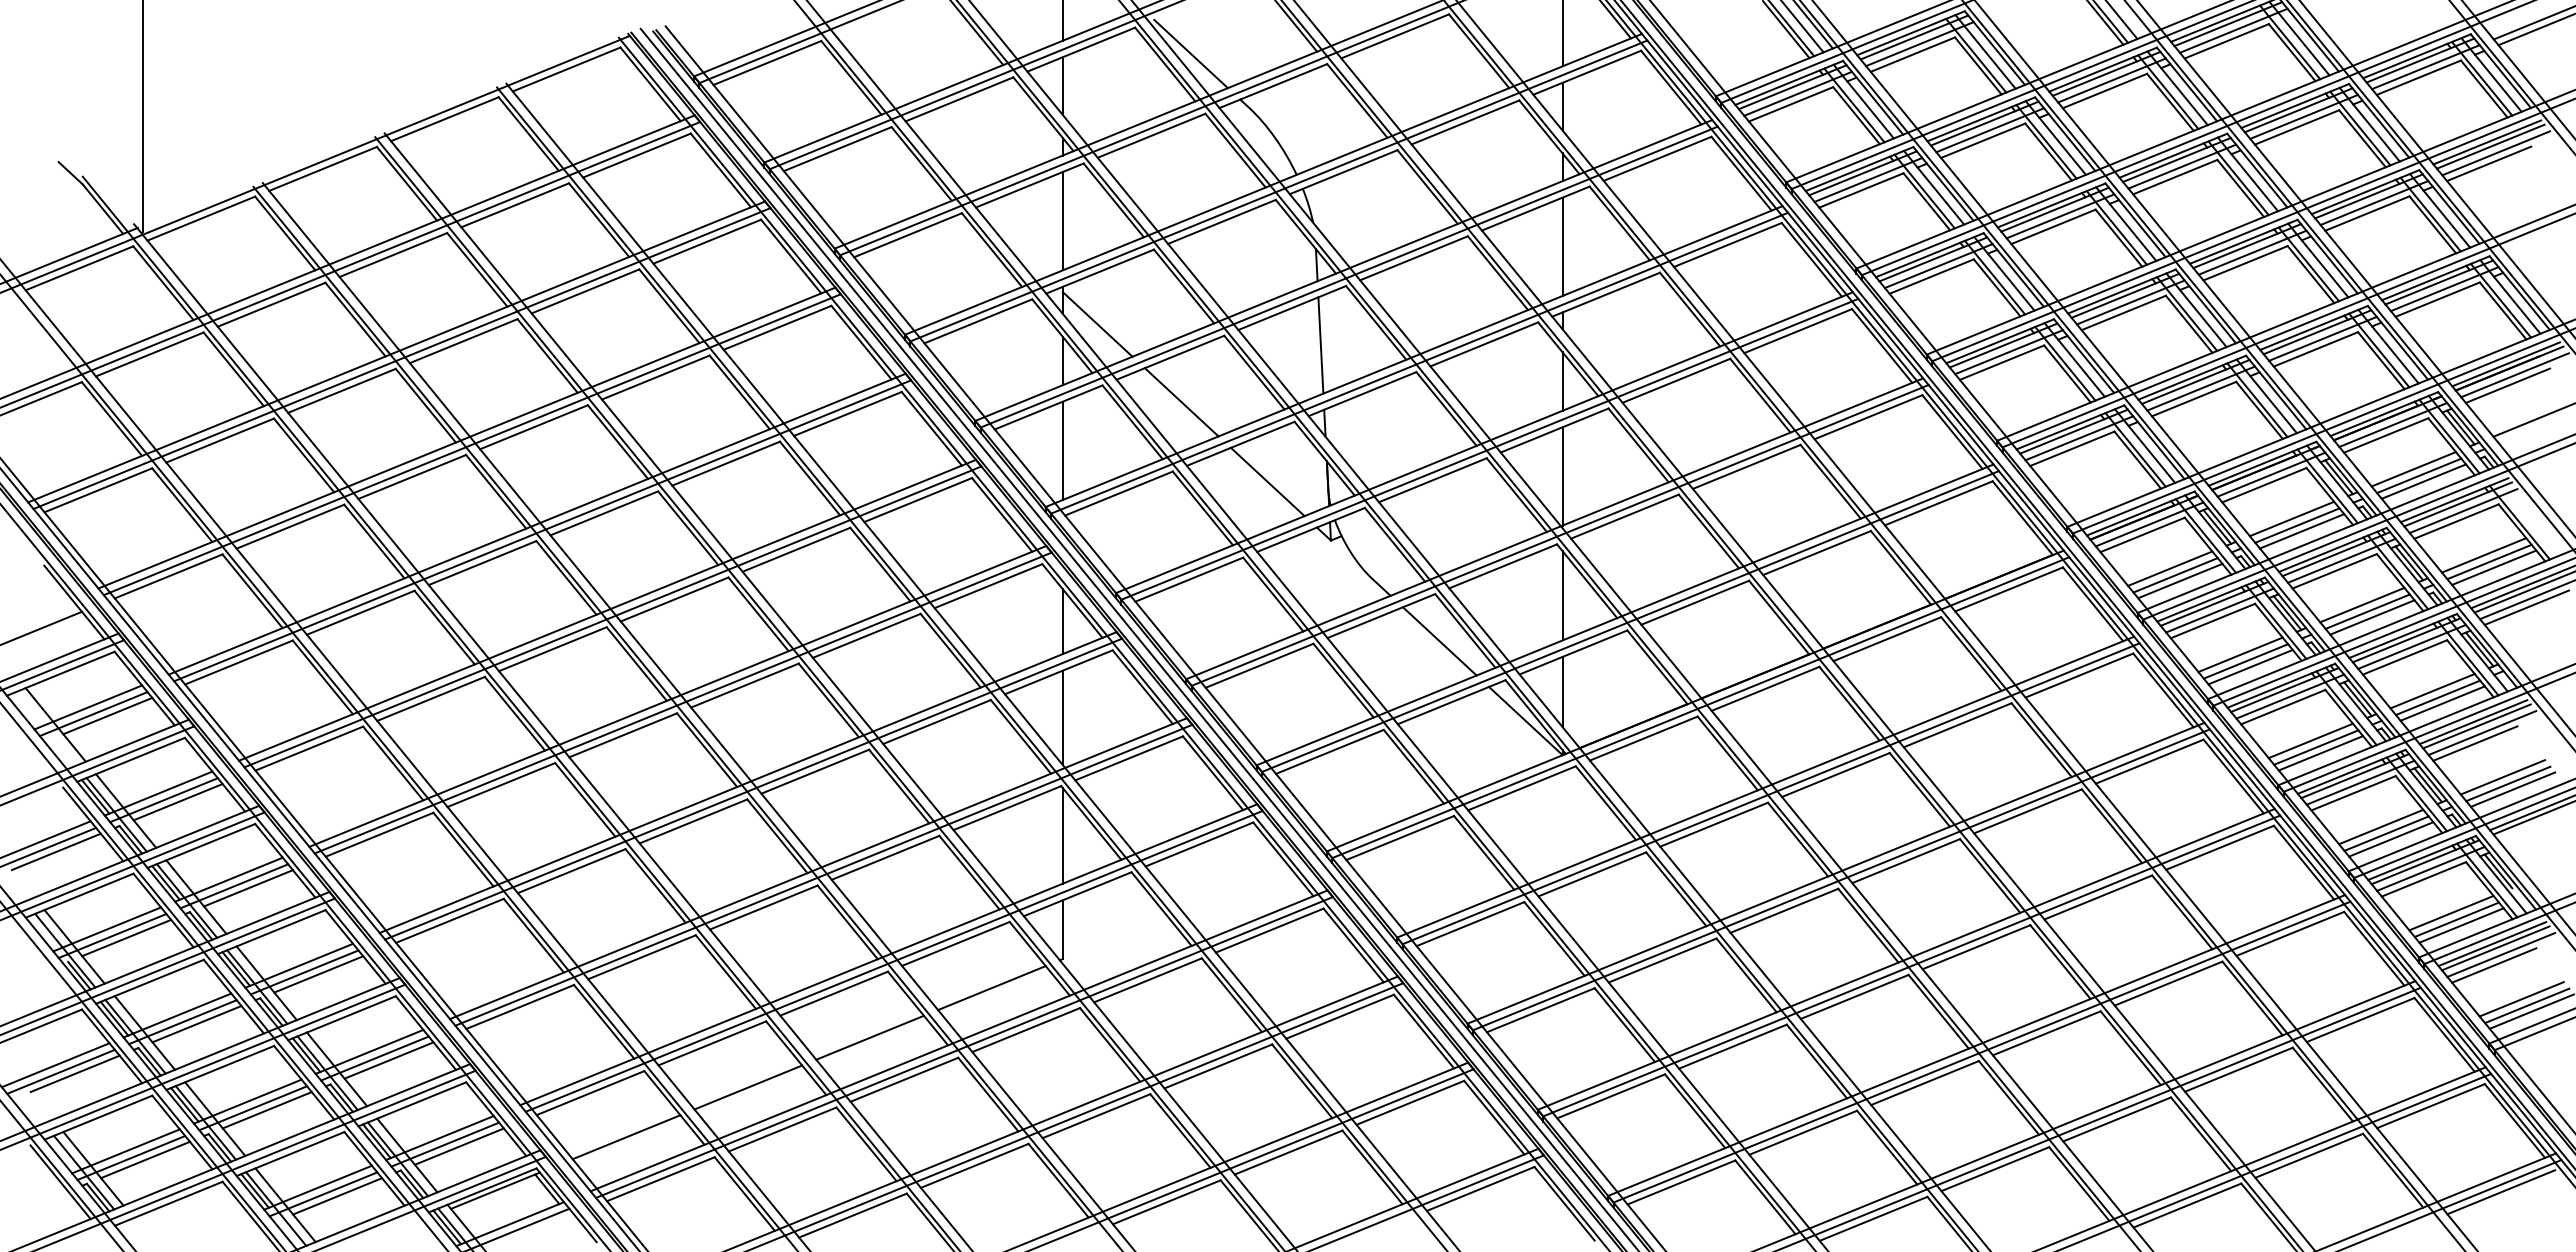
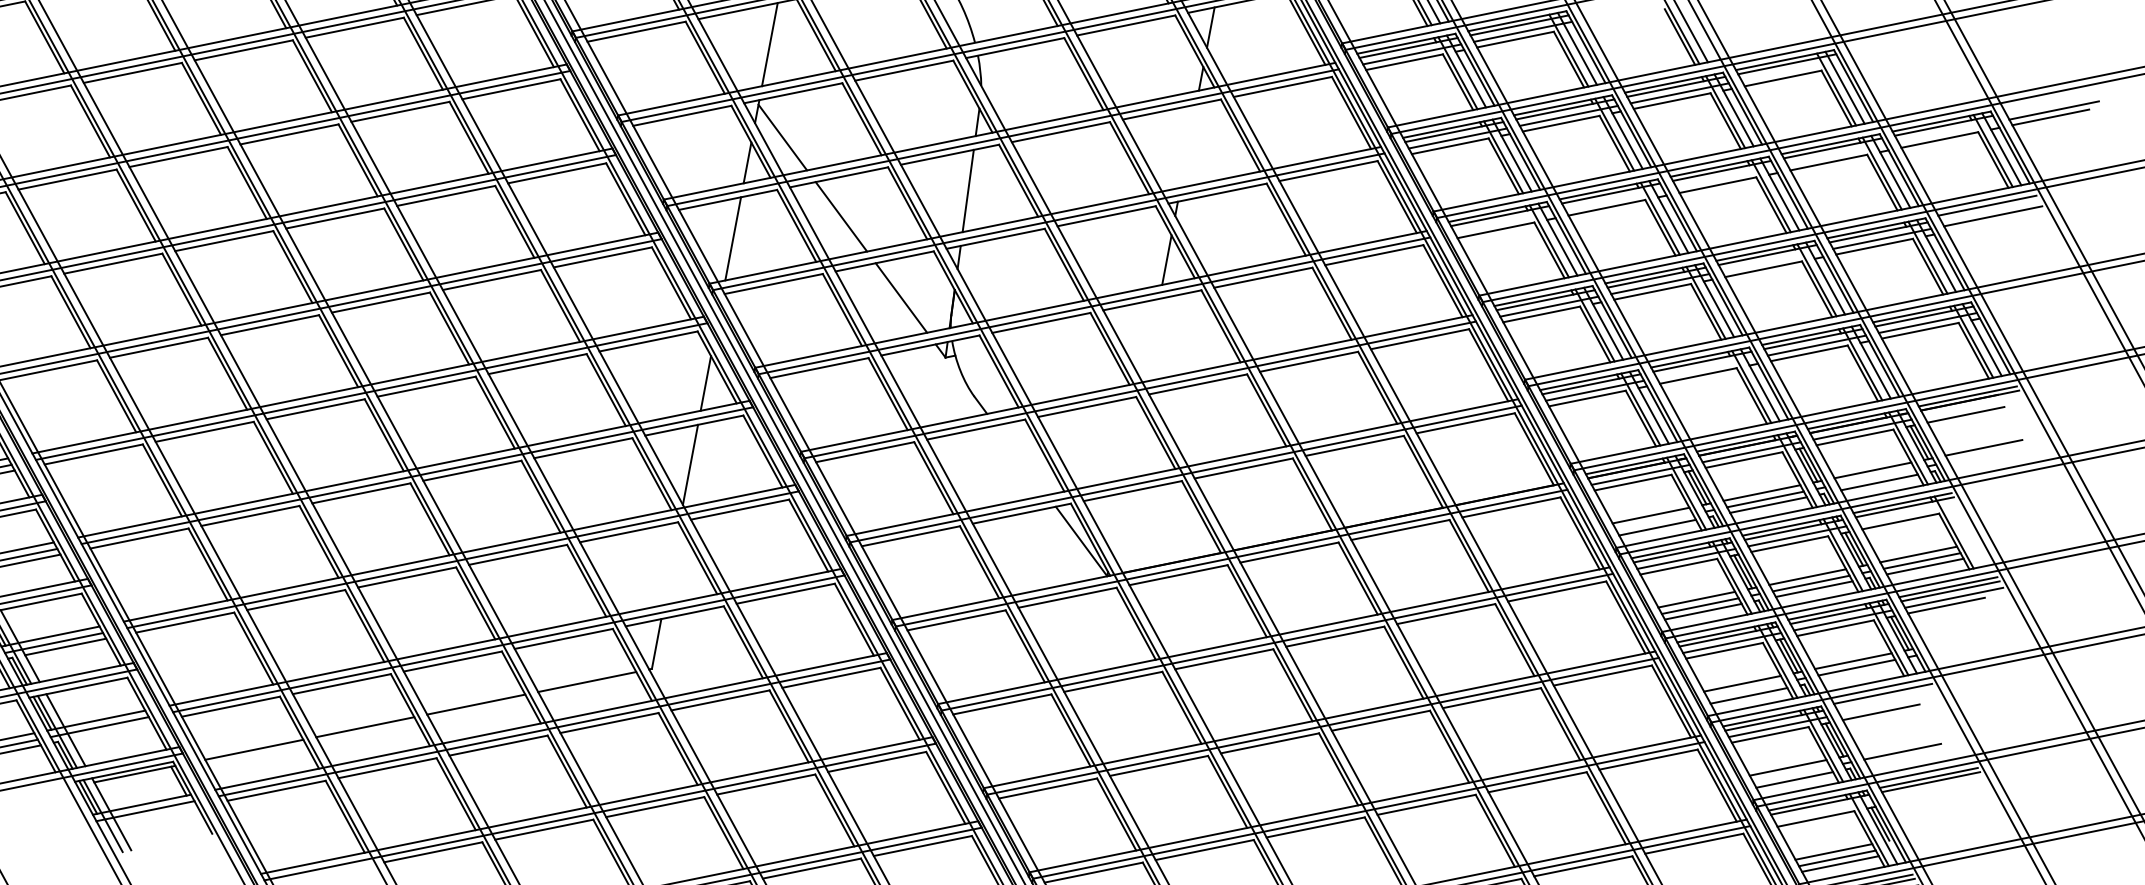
line: (2233, 30) -> (1790, 70), removed
line: (2425, 67) -> (1947, 132), removed
line: (2303, 116) -> (1836, 154), removed
line: (2490, 146) -> (1989, 209), removed
line: (2489, 163) -> (1985, 223), removed
line: (2182, 166) -> (1725, 177), removed
line: (2060, 216) -> (1614, 200), removed
line: (1562, 246) -> (1188, 145), removed
line: (2252, 252) -> (1771, 261), removed
line: (1938, 266) -> (1503, 222), removed
line: (2514, 375) -> (1973, 407), removed
line: (2200, 388) -> (1705, 368), removed
line: (2419, 475) -> (1876, 476), removed
line: (1562, 476) -> (1151, 340), removed
line: (2463, 511) -> (1908, 514), removed
line: (2175, 575) -> (1654, 522), removed
line: (1562, 595) -> (1132, 441), removed
line: (1439, 641) -> (1021, 460), removed
line: (1562, 691) -> (1117, 522), removed
line: (2442, 703) -> (1859, 673), removed
line: (2476, 726) -> (1884, 698), removed
line: (2482, 733) -> (1888, 704), removed
line: (2316, 747) -> (1746, 690), removed
line: (2502, 777) -> (1898, 745), removed
line: (2512, 789) -> (1905, 757), removed
line: (2386, 833) -> (1791, 774), removed
line: (1062, 835) -> (671, 564), removed
line: (2430, 868) -> (1823, 810), removed
line: (458, 1146) -> (110, 730), removed

